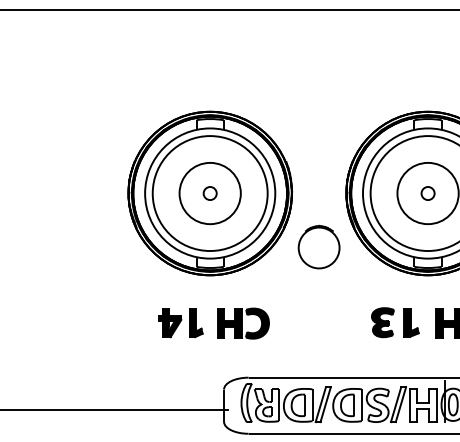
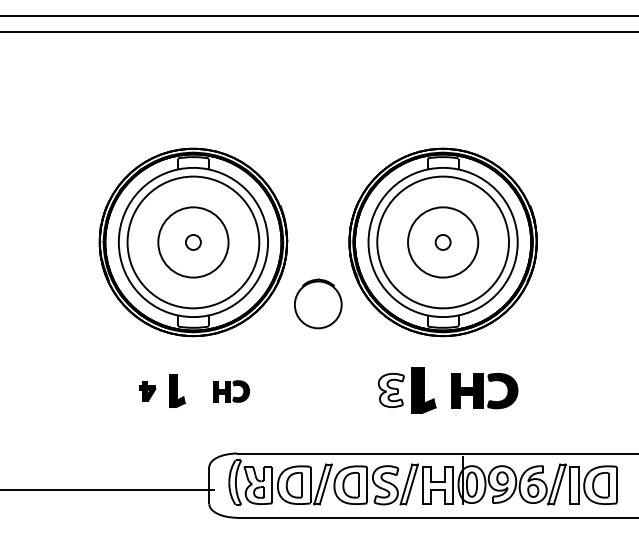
fill: (383, 322) -> (391, 390), removed
part: (411, 322) -> (424, 390), size x1.4
part: (170, 323) -> (147, 391), size x0.6
part: (243, 323) -> (231, 391), size x0.6

